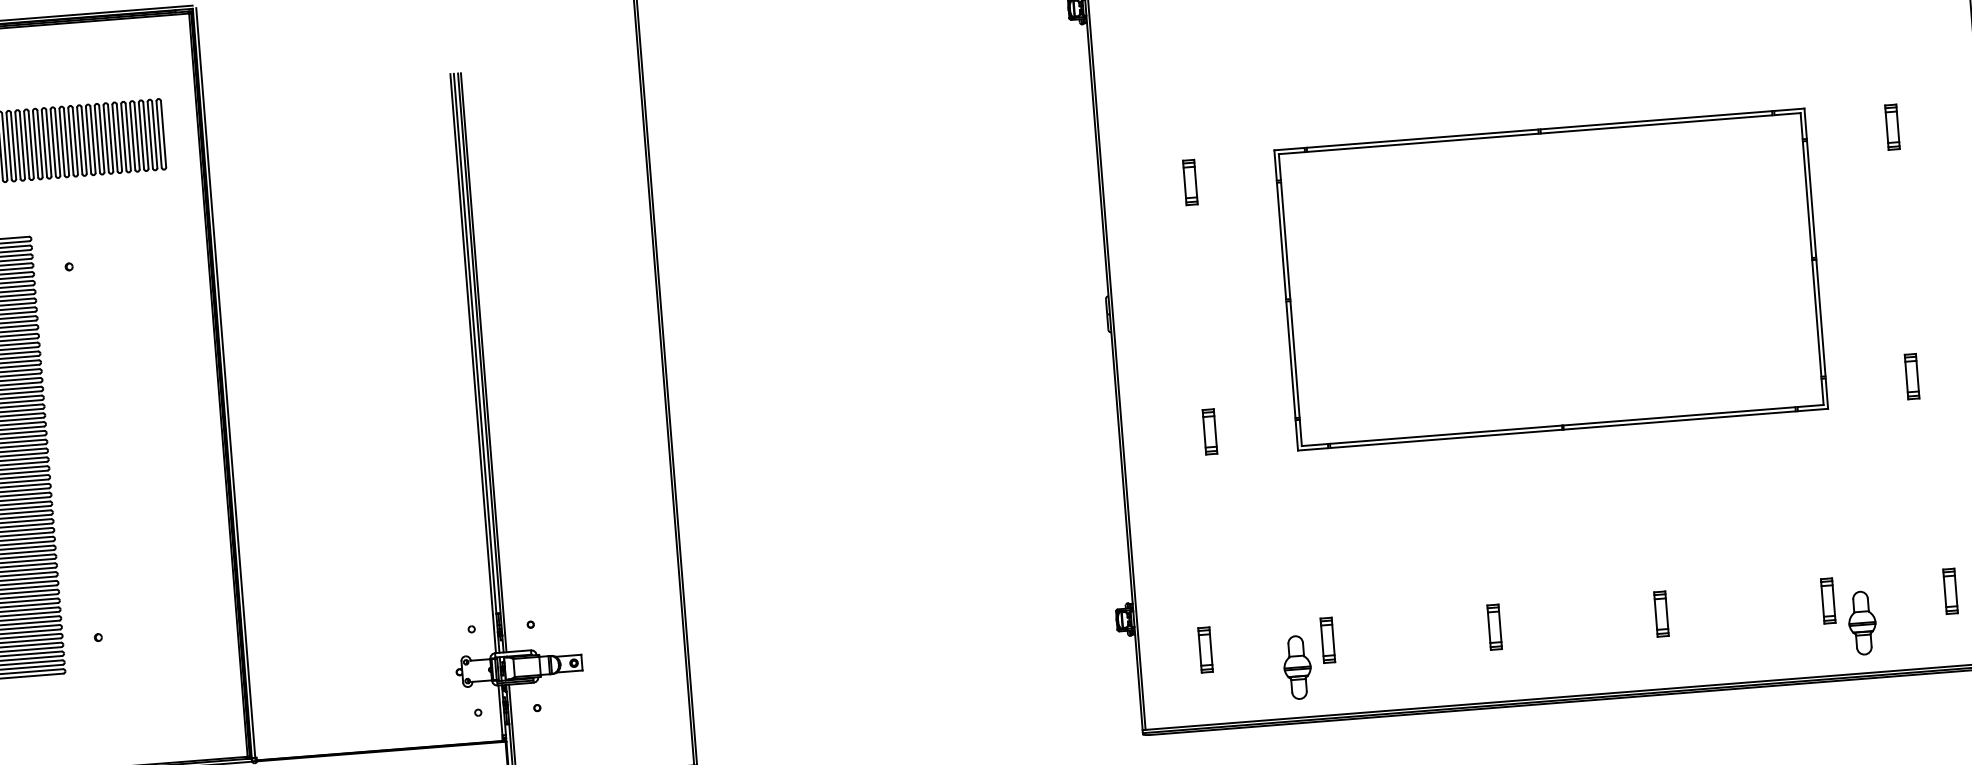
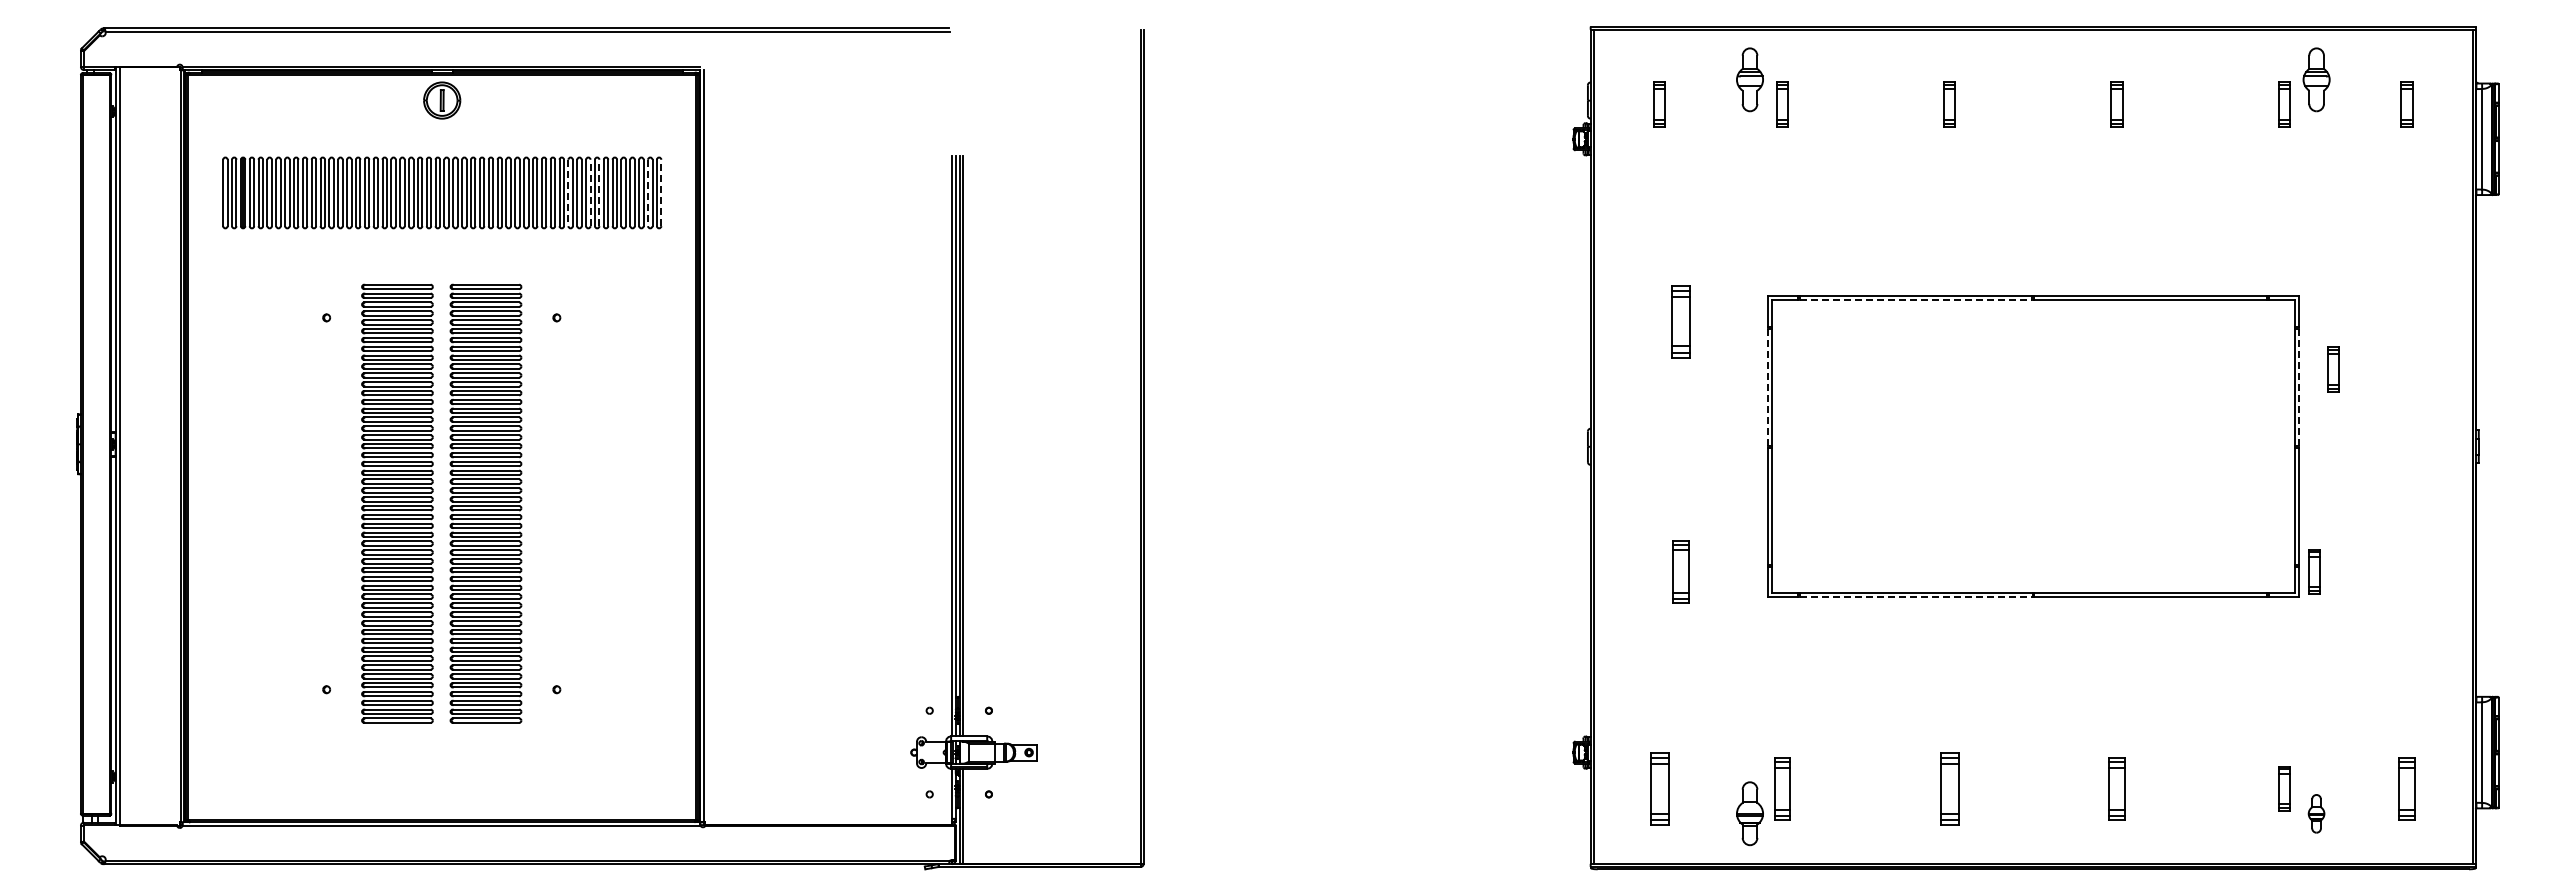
part: (1892, 127) -> (2333, 369), moved
line: (163, 133) -> (661, 192), solid -> dashed
line: (150, 135) -> (648, 193), solid -> dashed
line: (101, 138) -> (599, 192), solid -> dashed
line: (92, 139) -> (590, 192), solid -> dashed
line: (71, 141) -> (568, 193), solid -> dashed
line: (1423, 142) -> (1916, 300), solid -> dashed
part: (1190, 182) -> (1681, 321), size x1.6
line: (1811, 199) -> (2299, 387), solid -> dashed
line: (1281, 241) -> (1767, 387), solid -> dashed
part: (1912, 376) -> (2314, 571), moved
part: (1210, 431) -> (1681, 571), size x1.4
line: (1446, 438) -> (1916, 597), solid -> dashed
part: (1950, 590) -> (2406, 788), size x1.4
part: (1660, 613) -> (2116, 788), size x1.4
part: (1862, 622) -> (2316, 813), size x0.6
part: (1494, 626) -> (1949, 788), size x1.6
part: (1327, 639) -> (1782, 788), size x1.4
part: (1205, 649) -> (1659, 788), size x1.6

